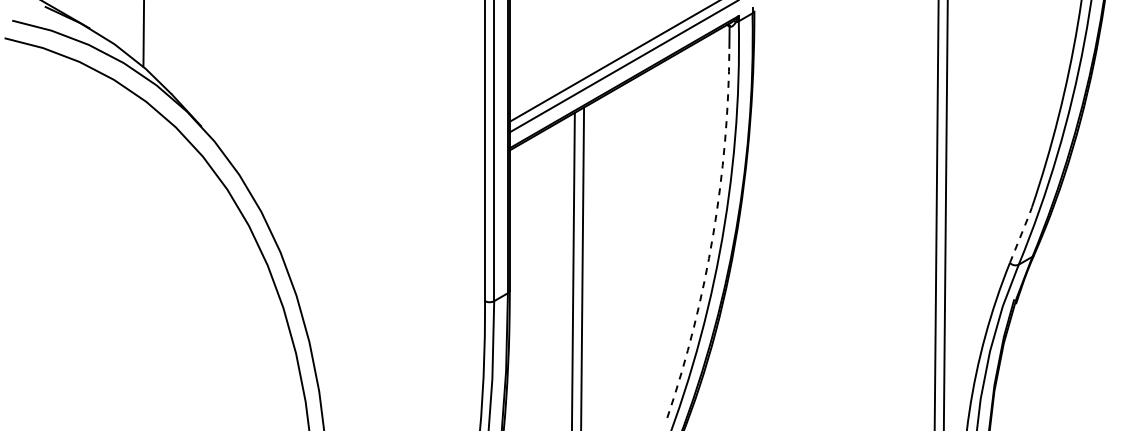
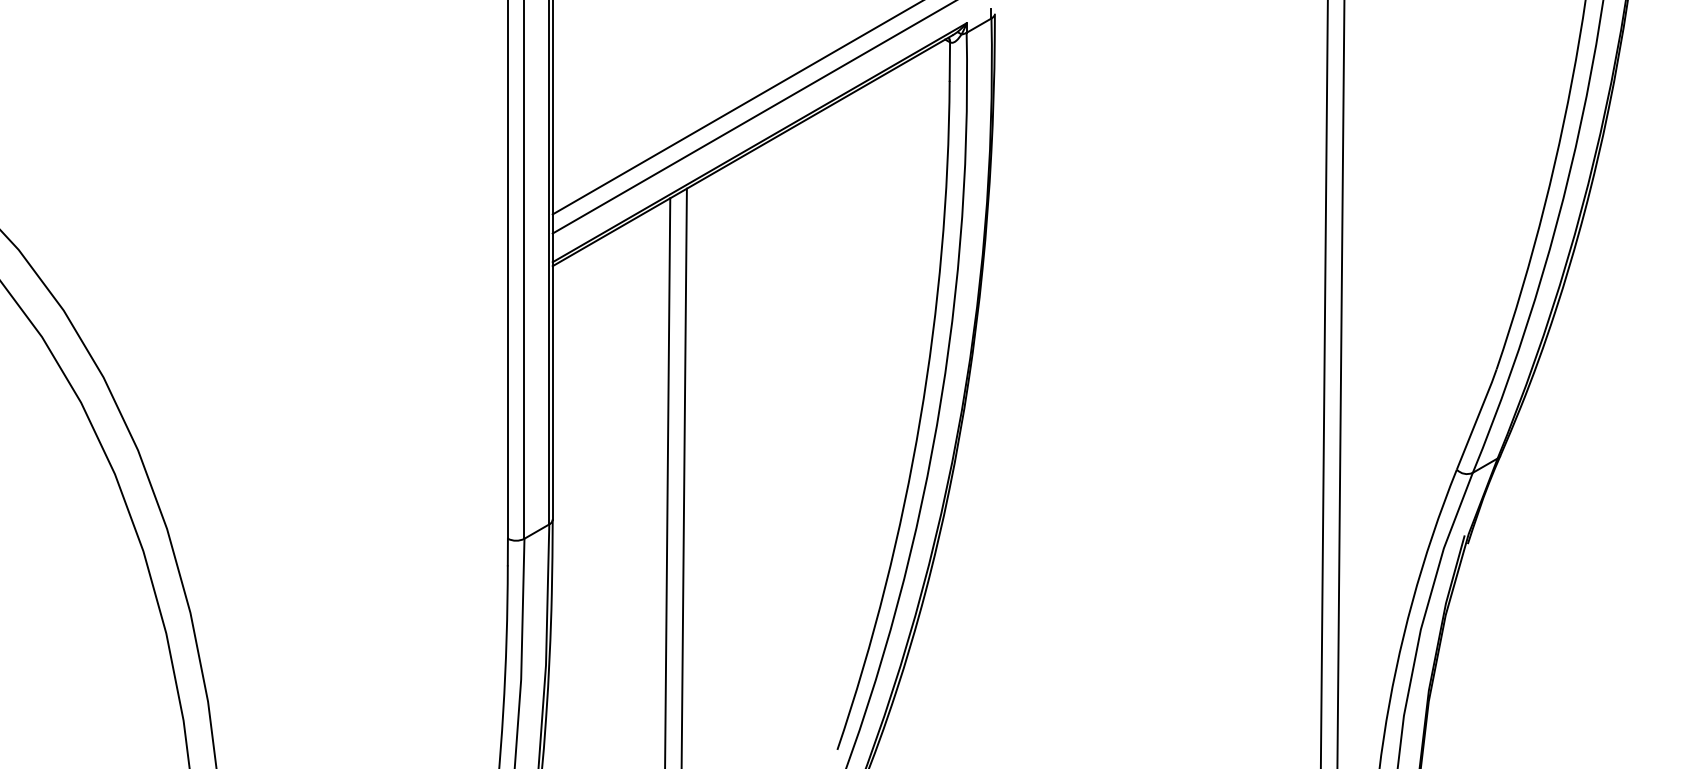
line: (1021, 234) -> (1477, 418), dashed -> solid
arc: (713, 235) -> (920, 420), dashed -> solid

